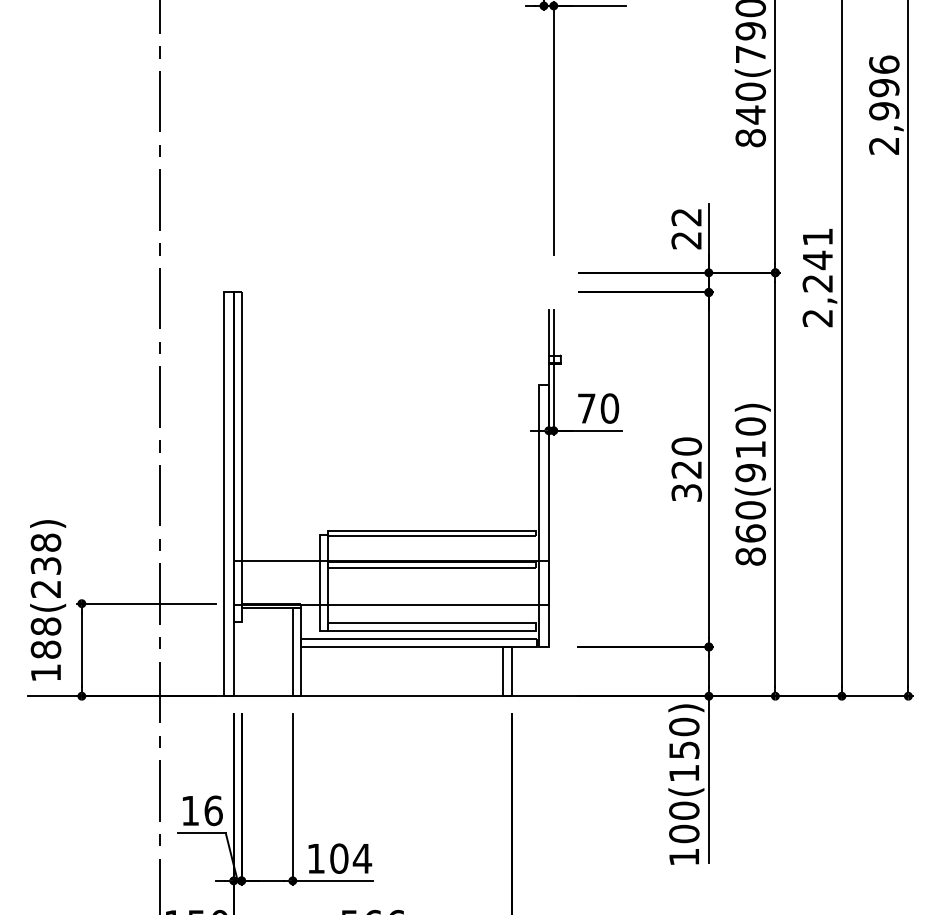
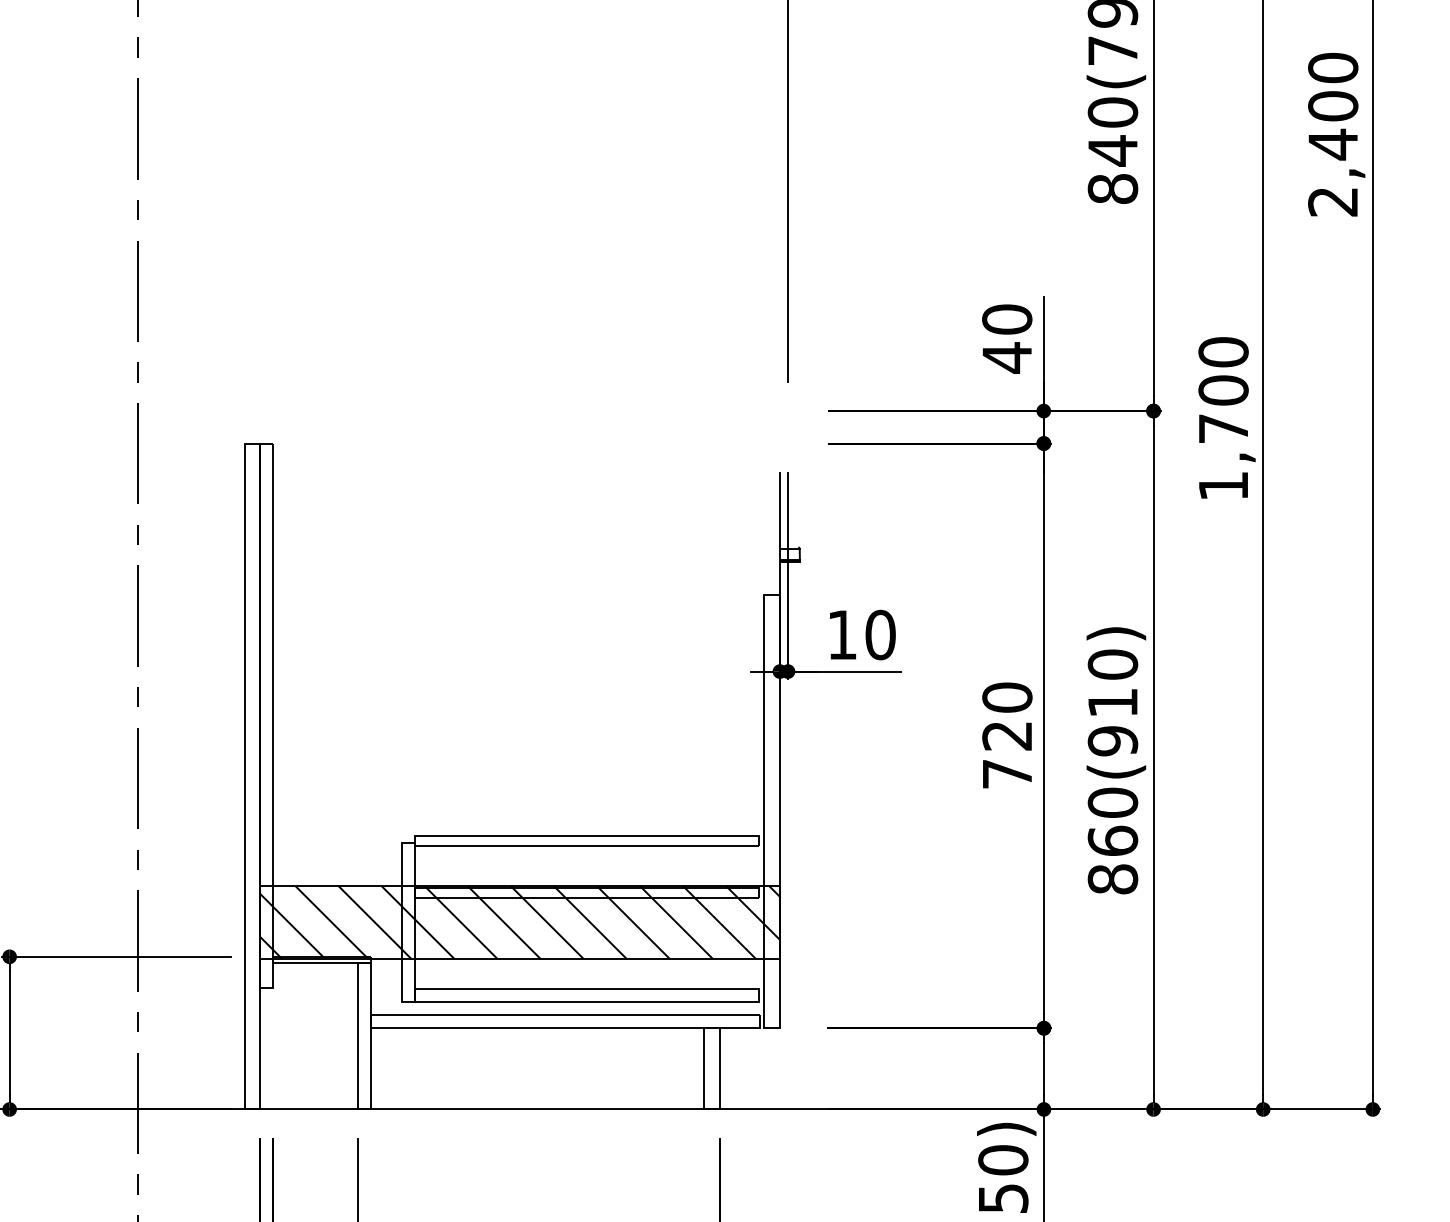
text: (884, 87) -> (1333, 105), 2,996 -> 2,400
text: (686, 229) -> (1006, 339), 22 -> 40
text: (817, 277) -> (1223, 418), 2,241 -> 1,700
text: (586, 408) -> (842, 634), 70 -> 10
text: (686, 492) -> (1006, 773), 320 -> 720
hatch: (390, 582) -> (518, 921), added

